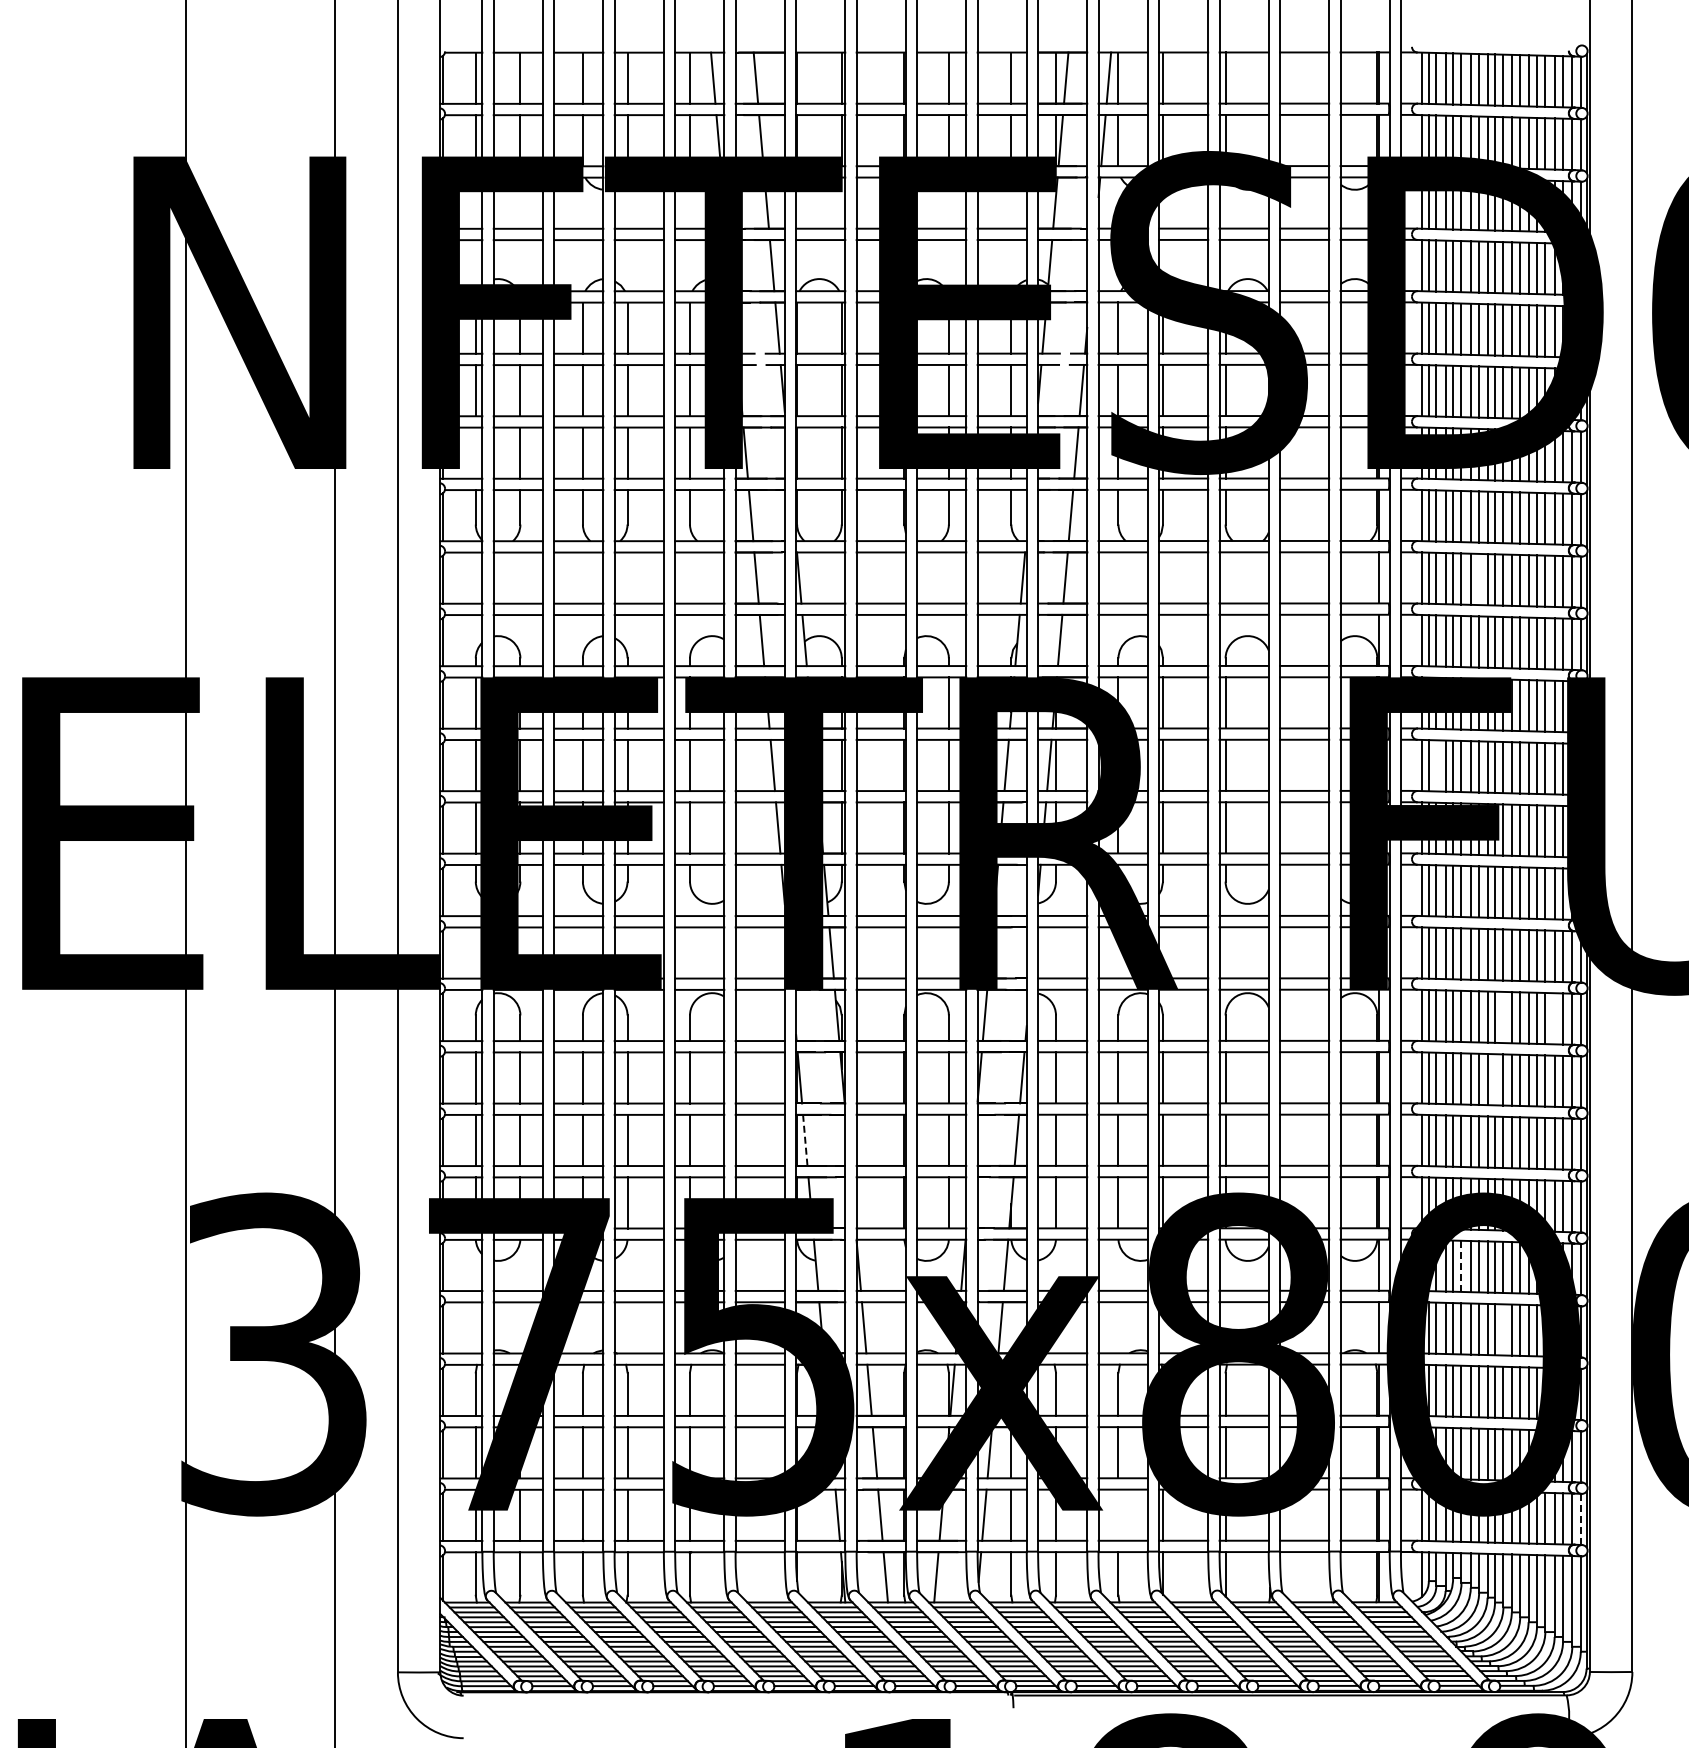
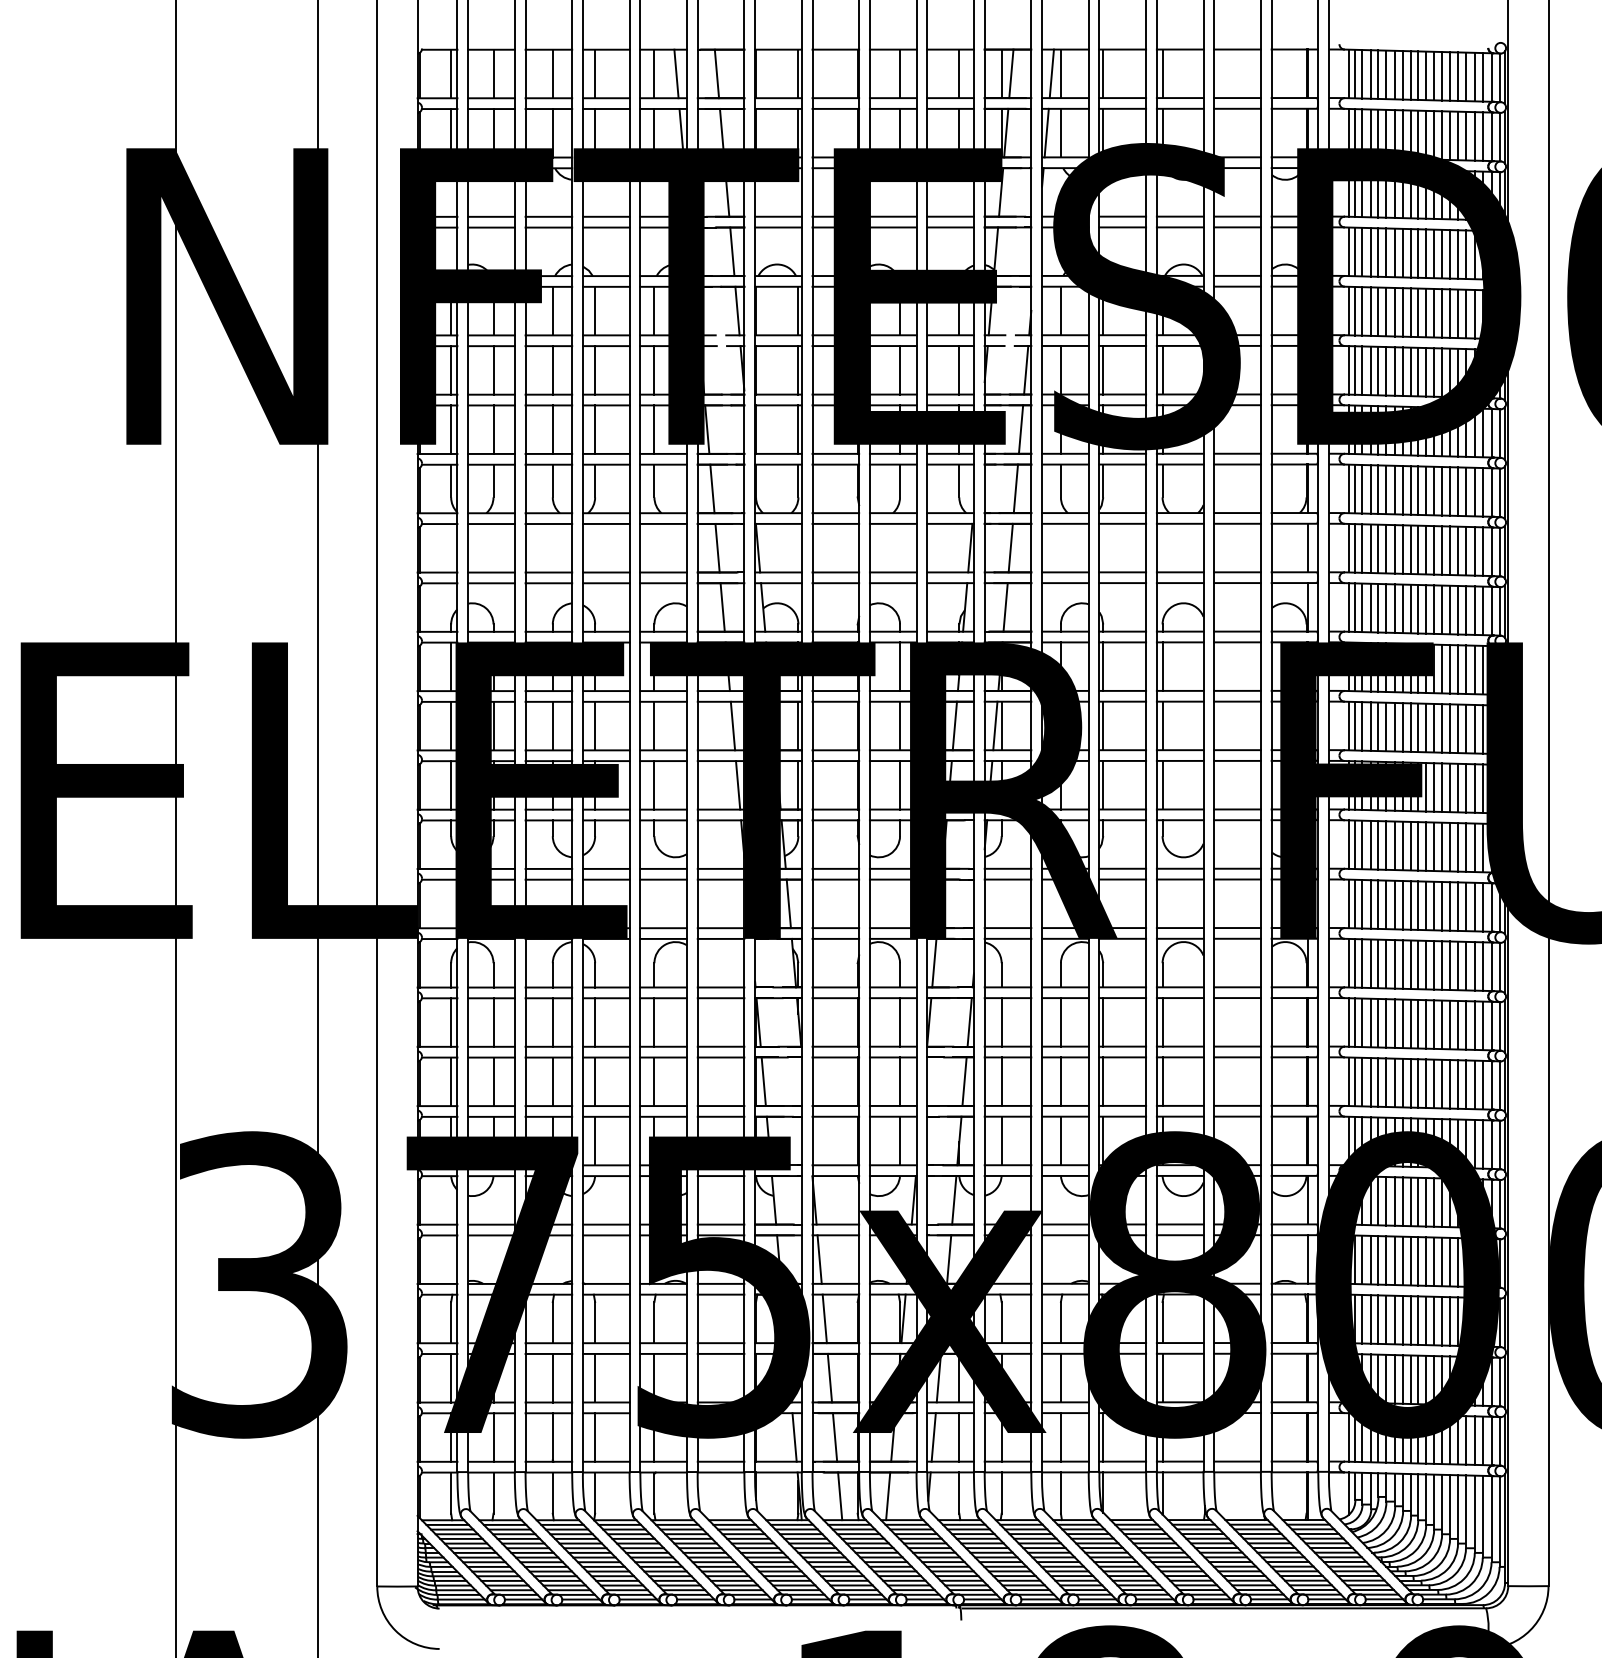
line: (475, 452) -> (450, 429), added
line: (1479, 579) -> (1403, 549), added
line: (1436, 765) -> (1362, 726), added
line: (1503, 1017) -> (1426, 965), added
line: (1554, 1018) -> (1474, 966), added
line: (1495, 1079) -> (1418, 1023), added
line: (805, 1140) -> (763, 1081), dashed -> solid
line: (1461, 1266) -> (1386, 1201), dashed -> solid
line: (1503, 1329) -> (1426, 1261), added
line: (1118, 1514) -> (1060, 1436), added
line: (1580, 1519) -> (1499, 1441), dashed -> solid

